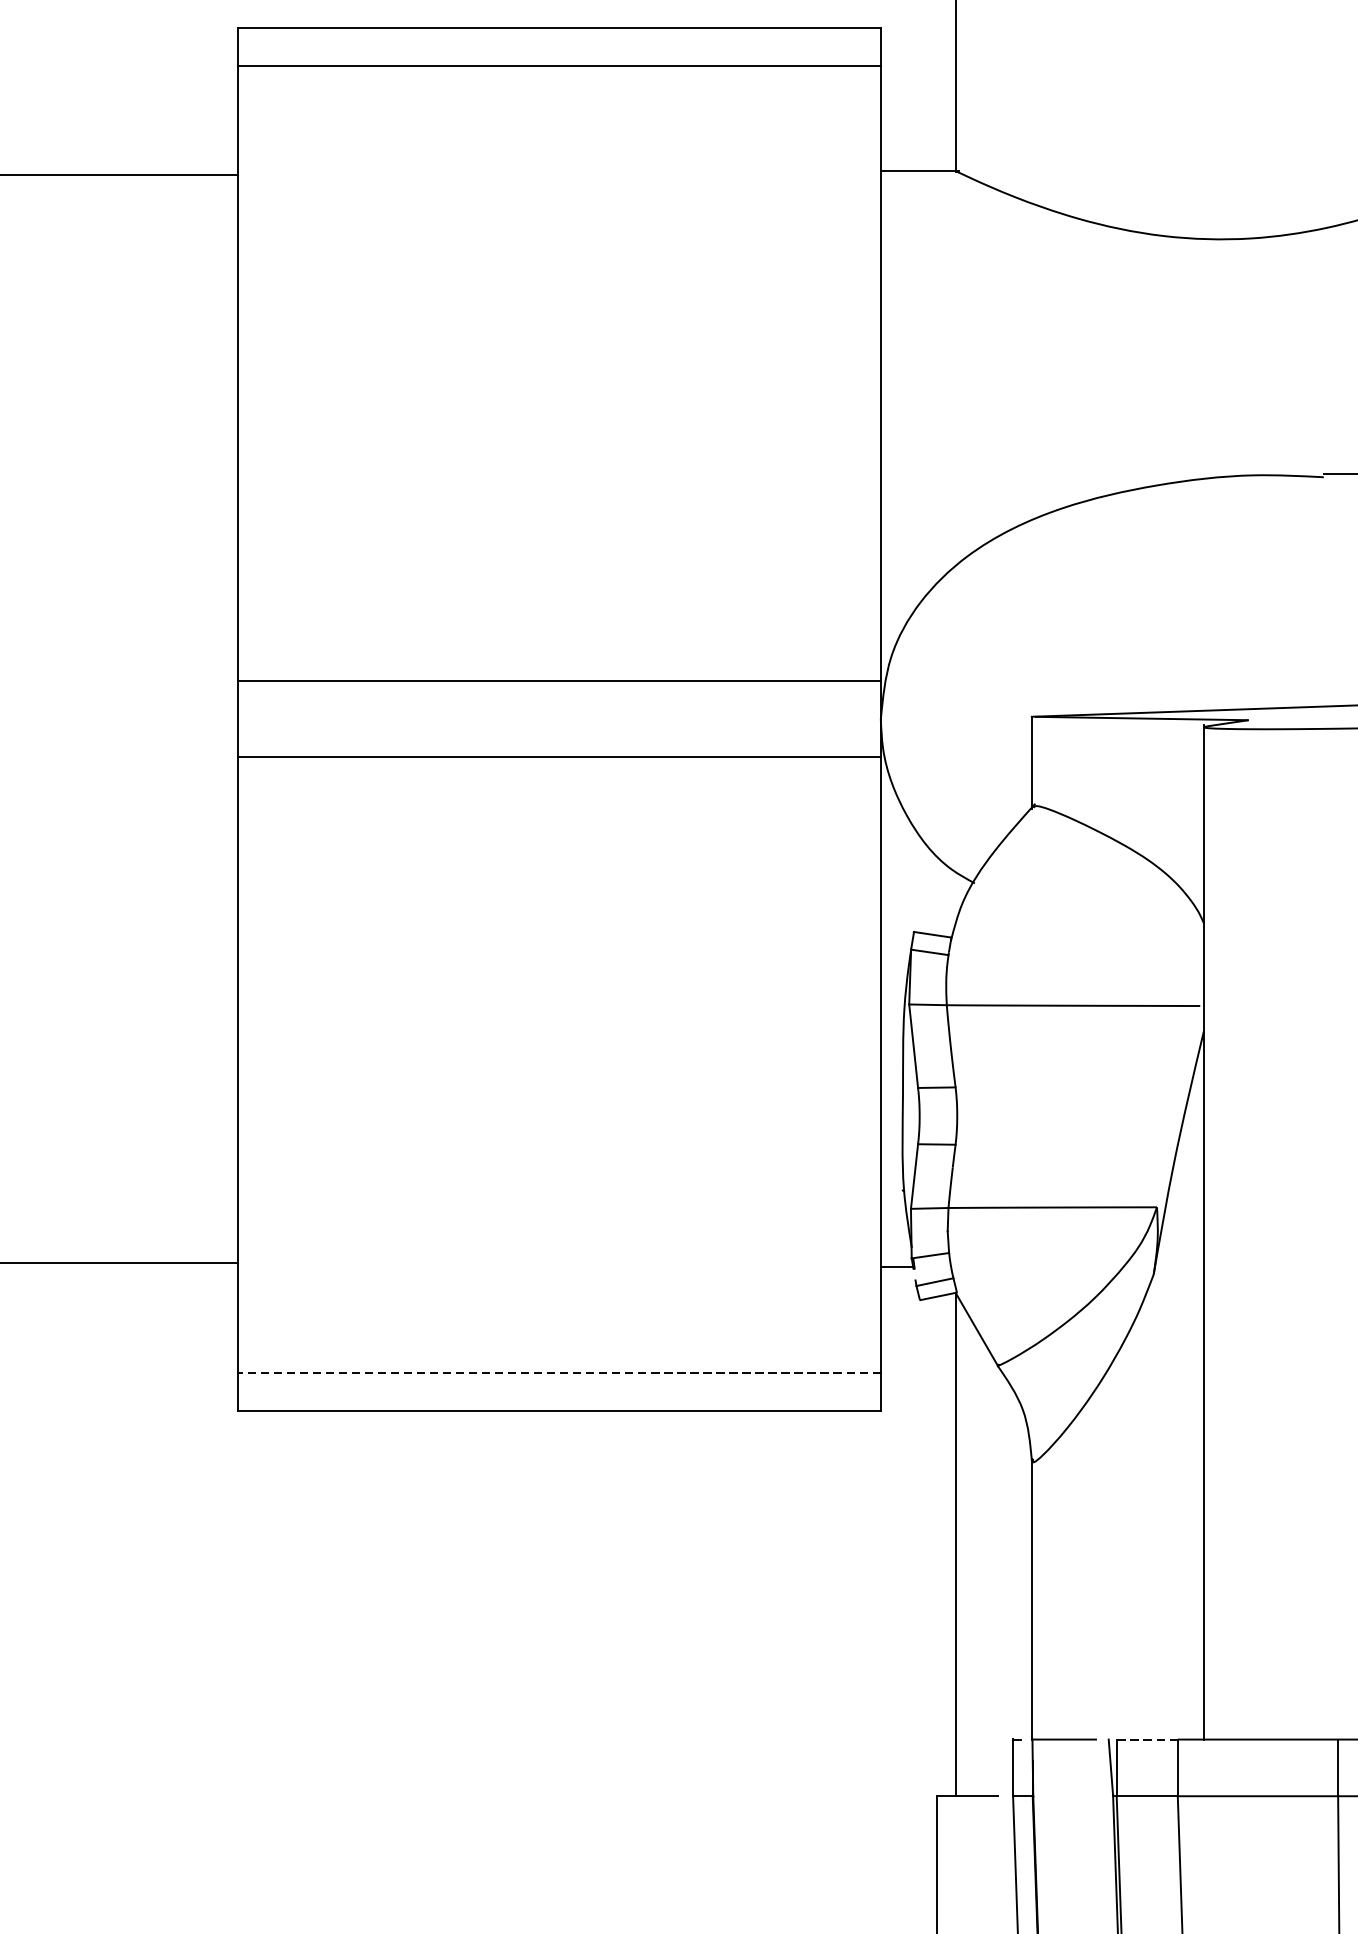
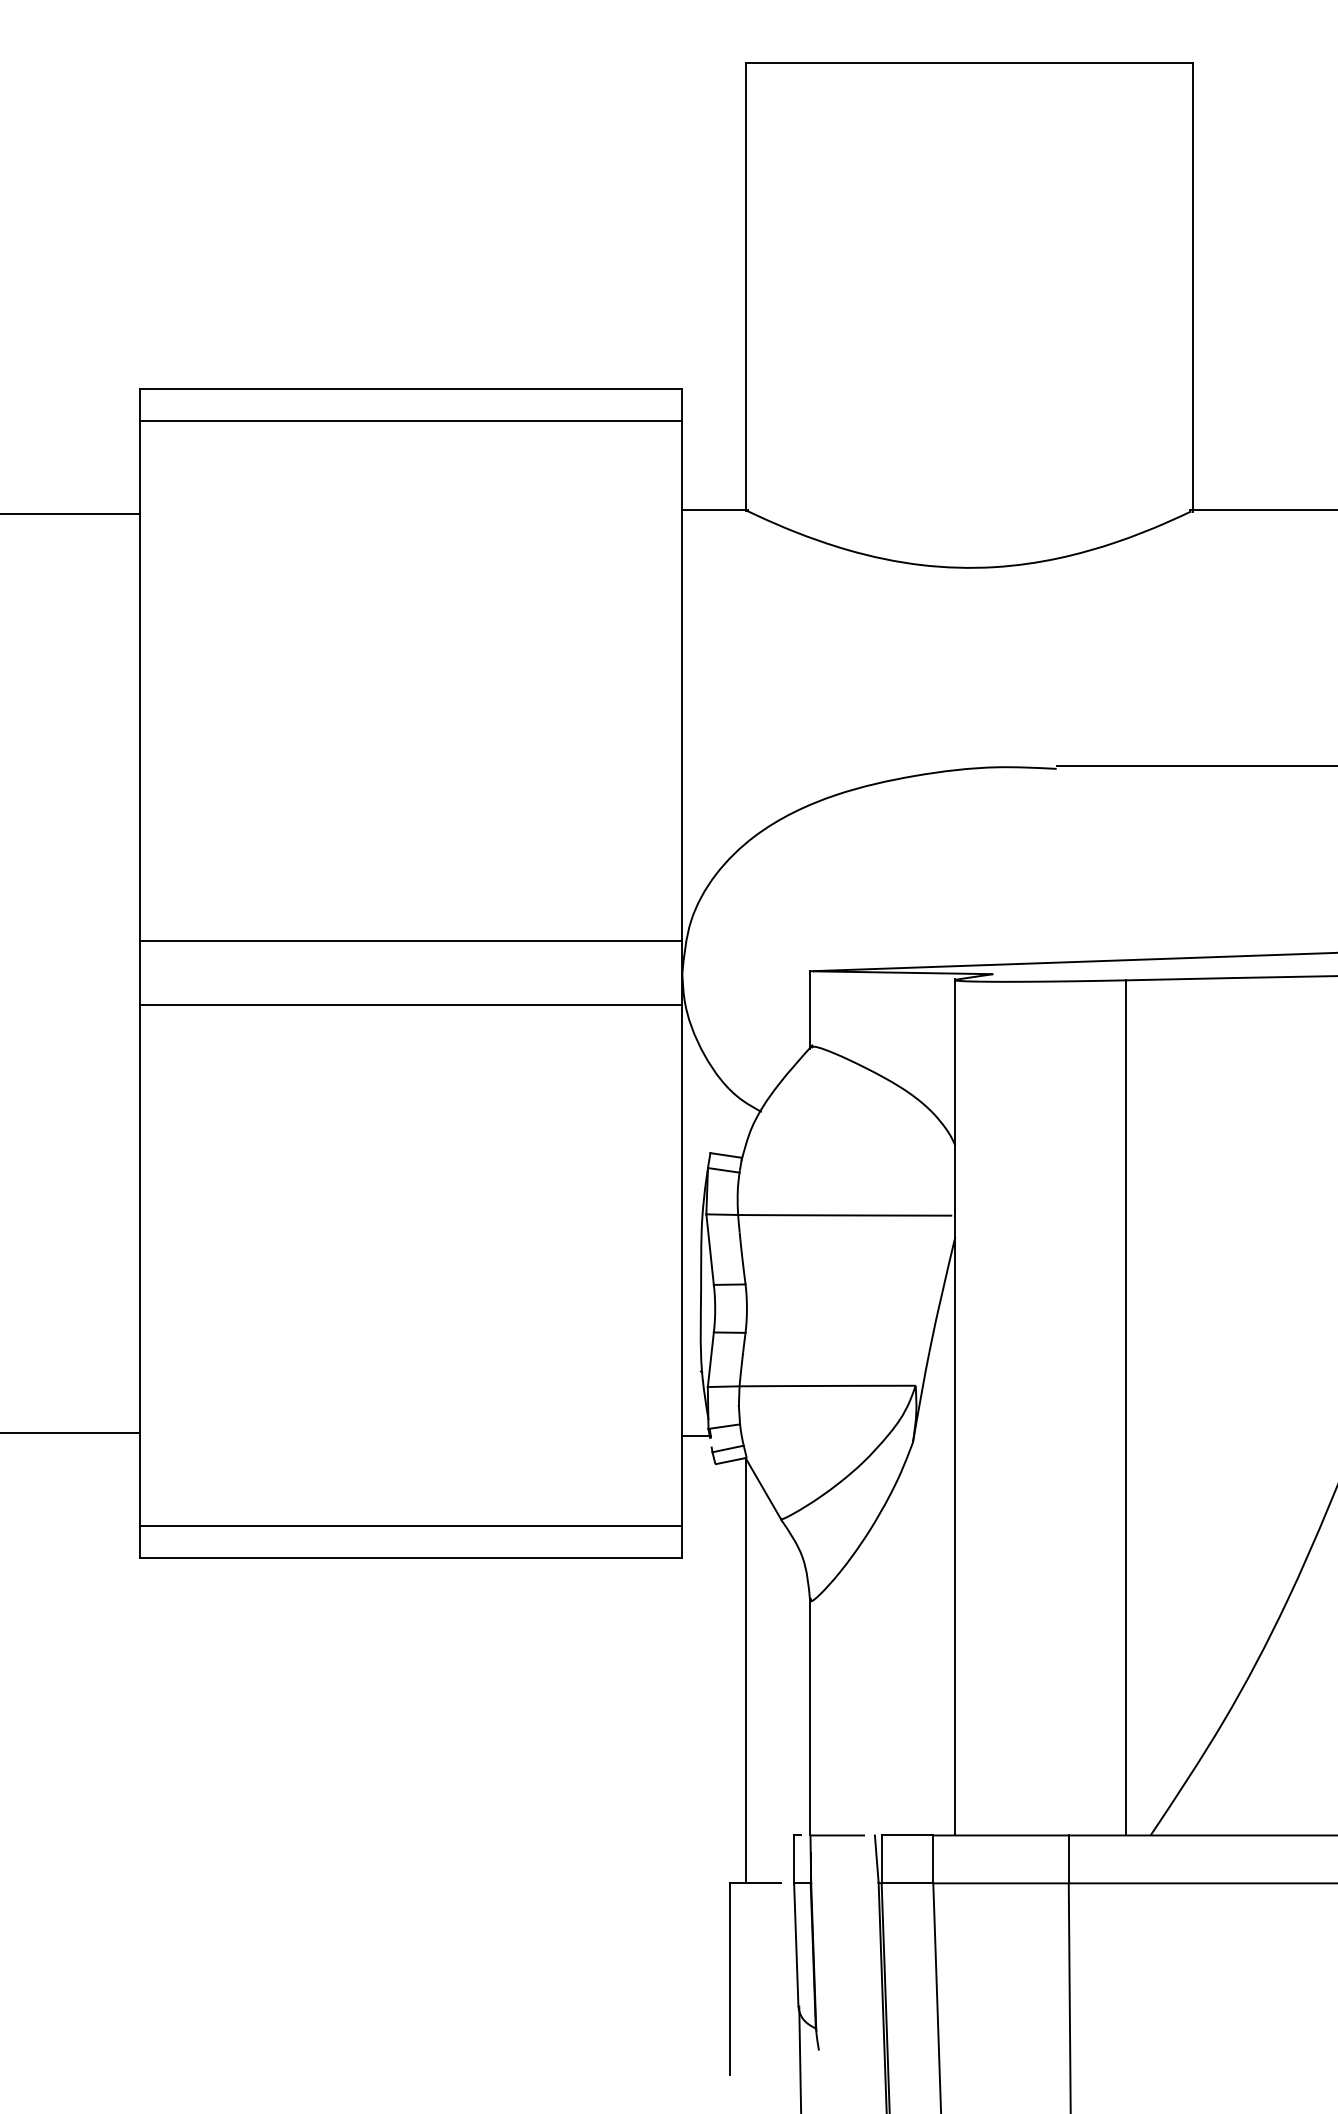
line: (559, 1372) -> (410, 1525), dashed -> solid
line: (1147, 1739) -> (907, 1835), dashed -> solid

